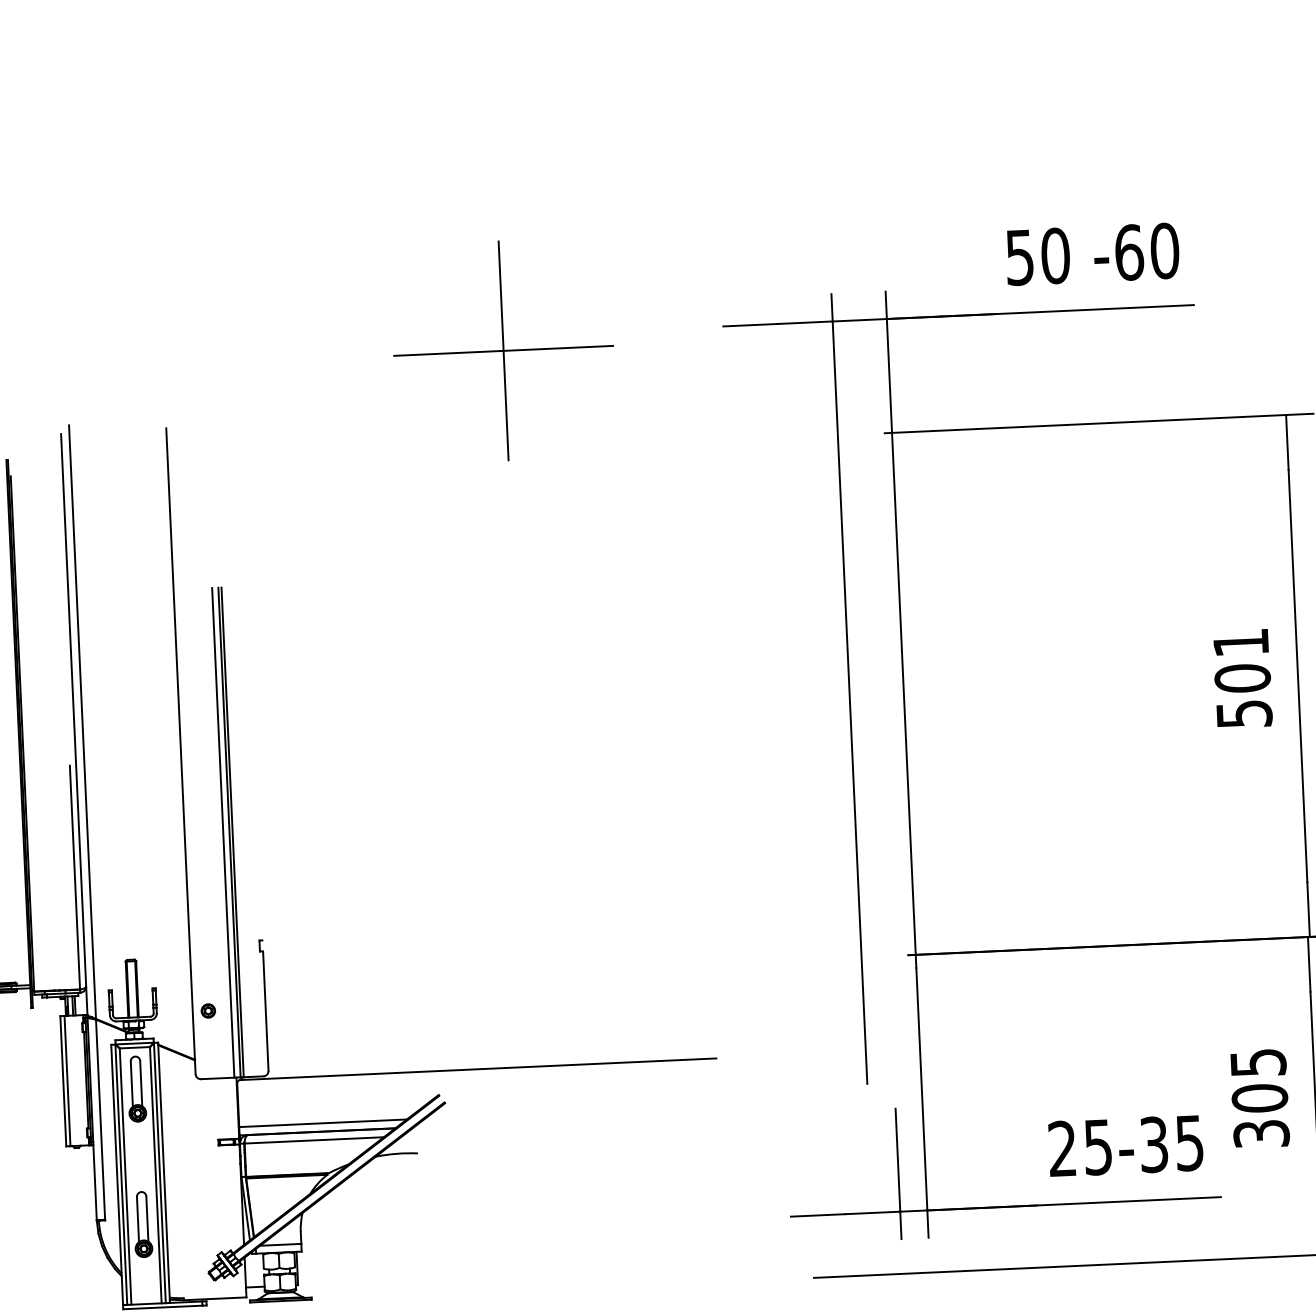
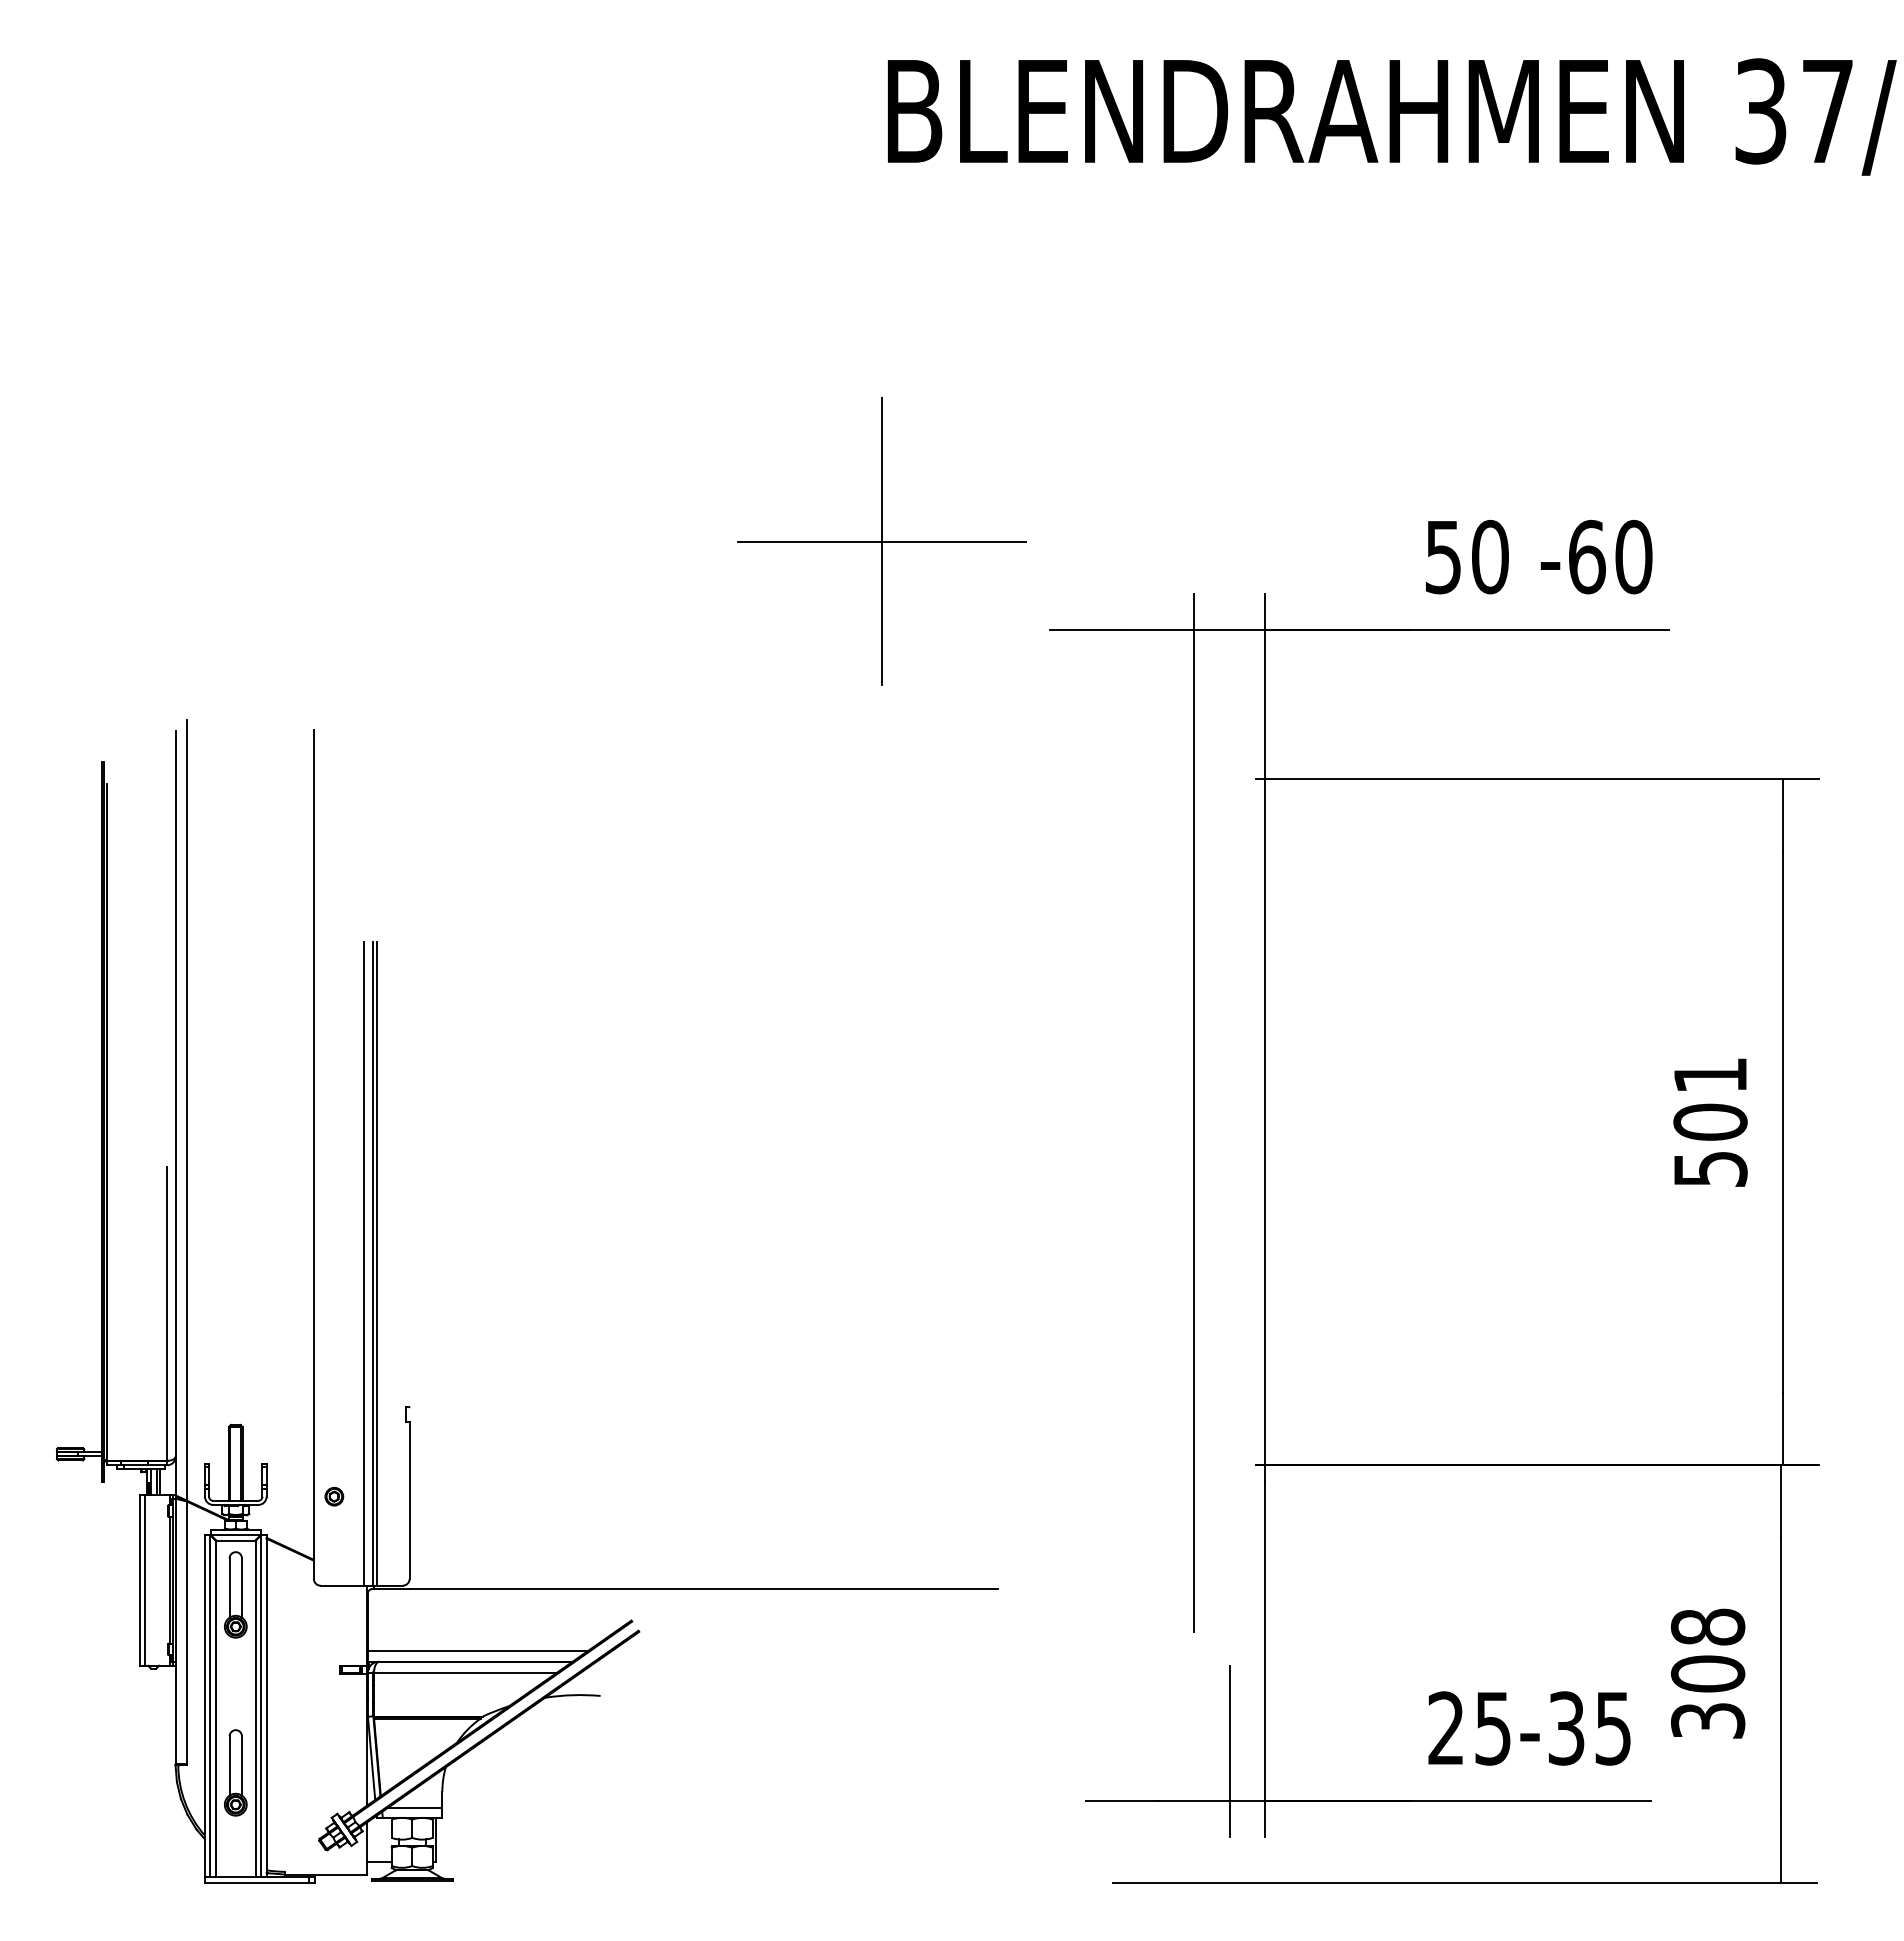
part: (503, 350) -> (881, 541), moved
text: (1257, 1062) -> (1707, 1626), 305 -> 308

